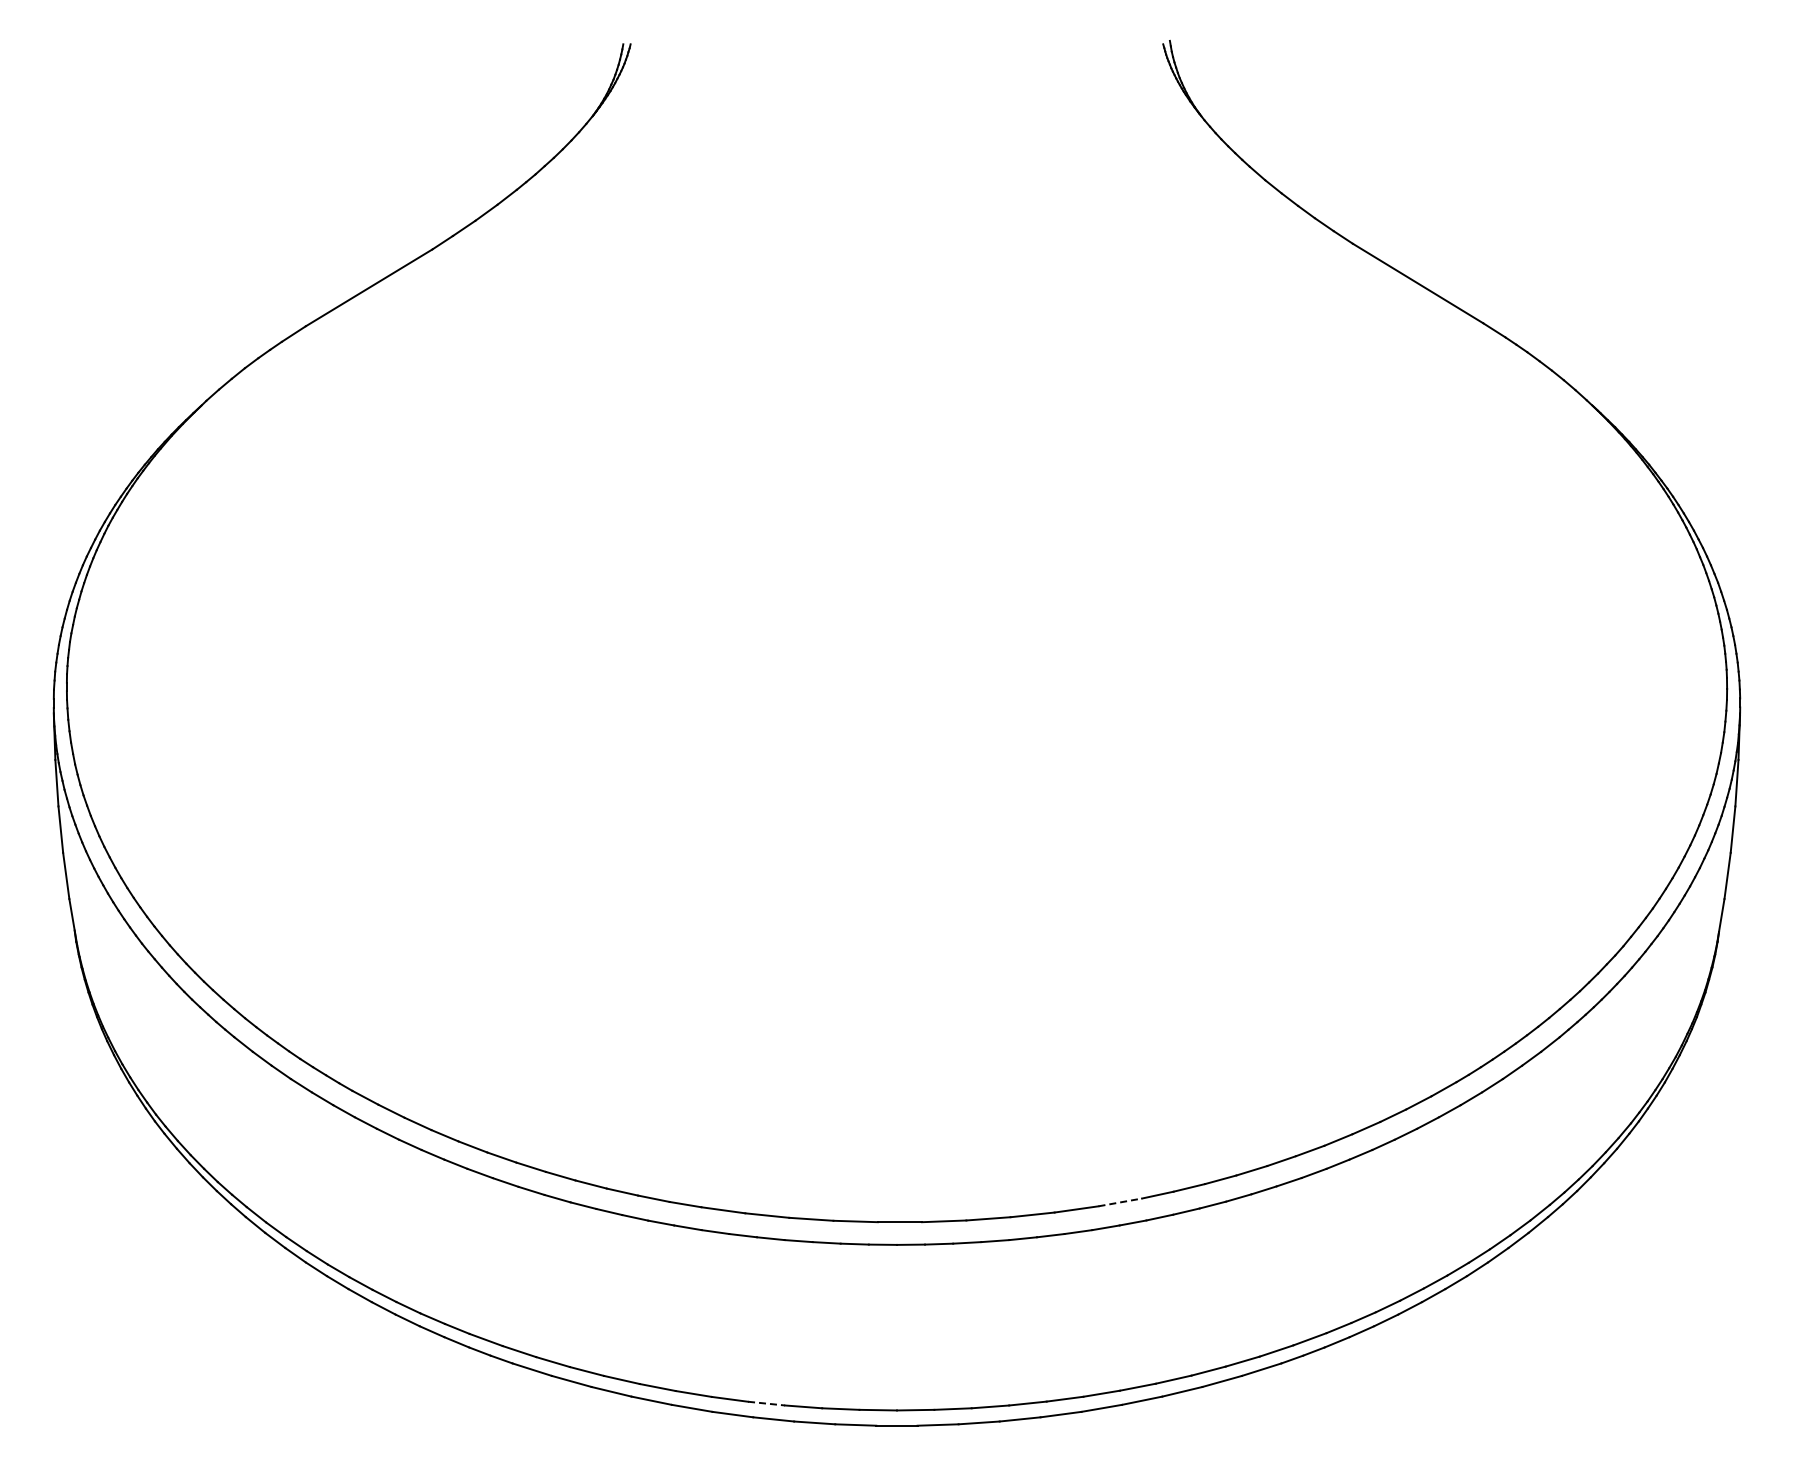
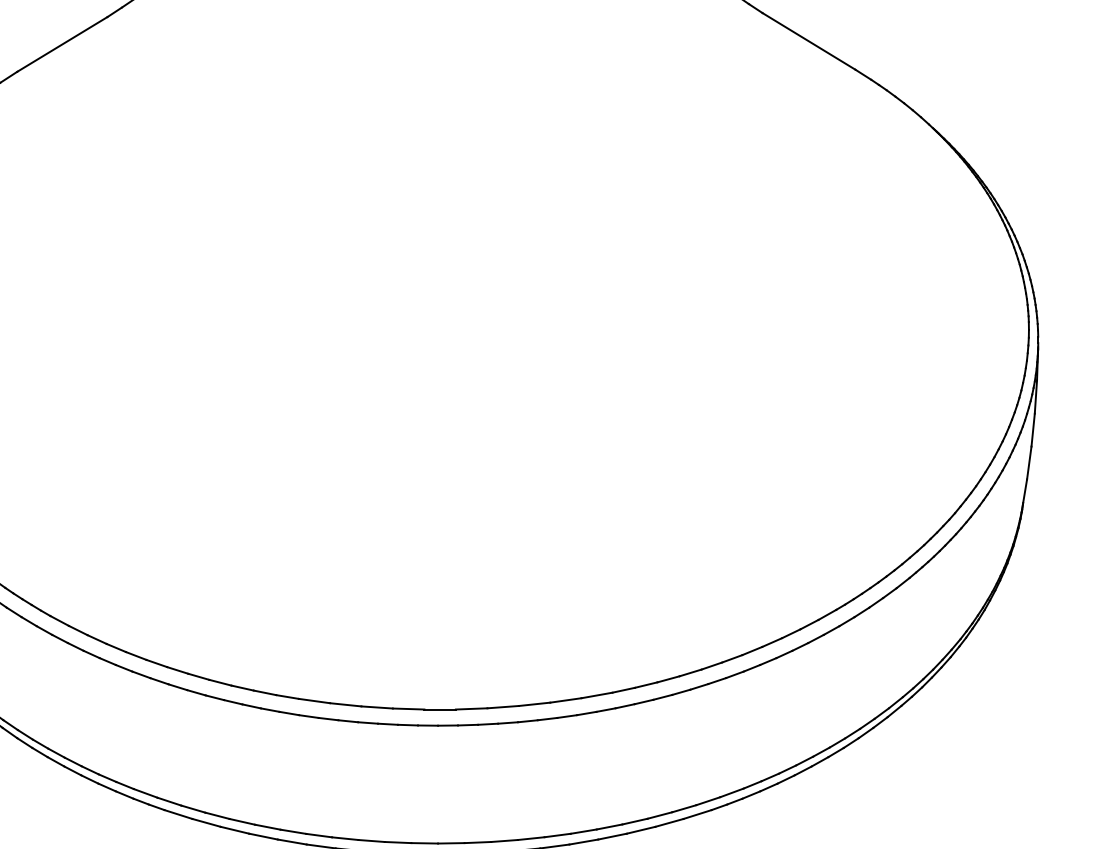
line: (1120, 1202) -> (597, 695), dashed -> solid
line: (766, 1403) -> (345, 838), dashed -> solid

